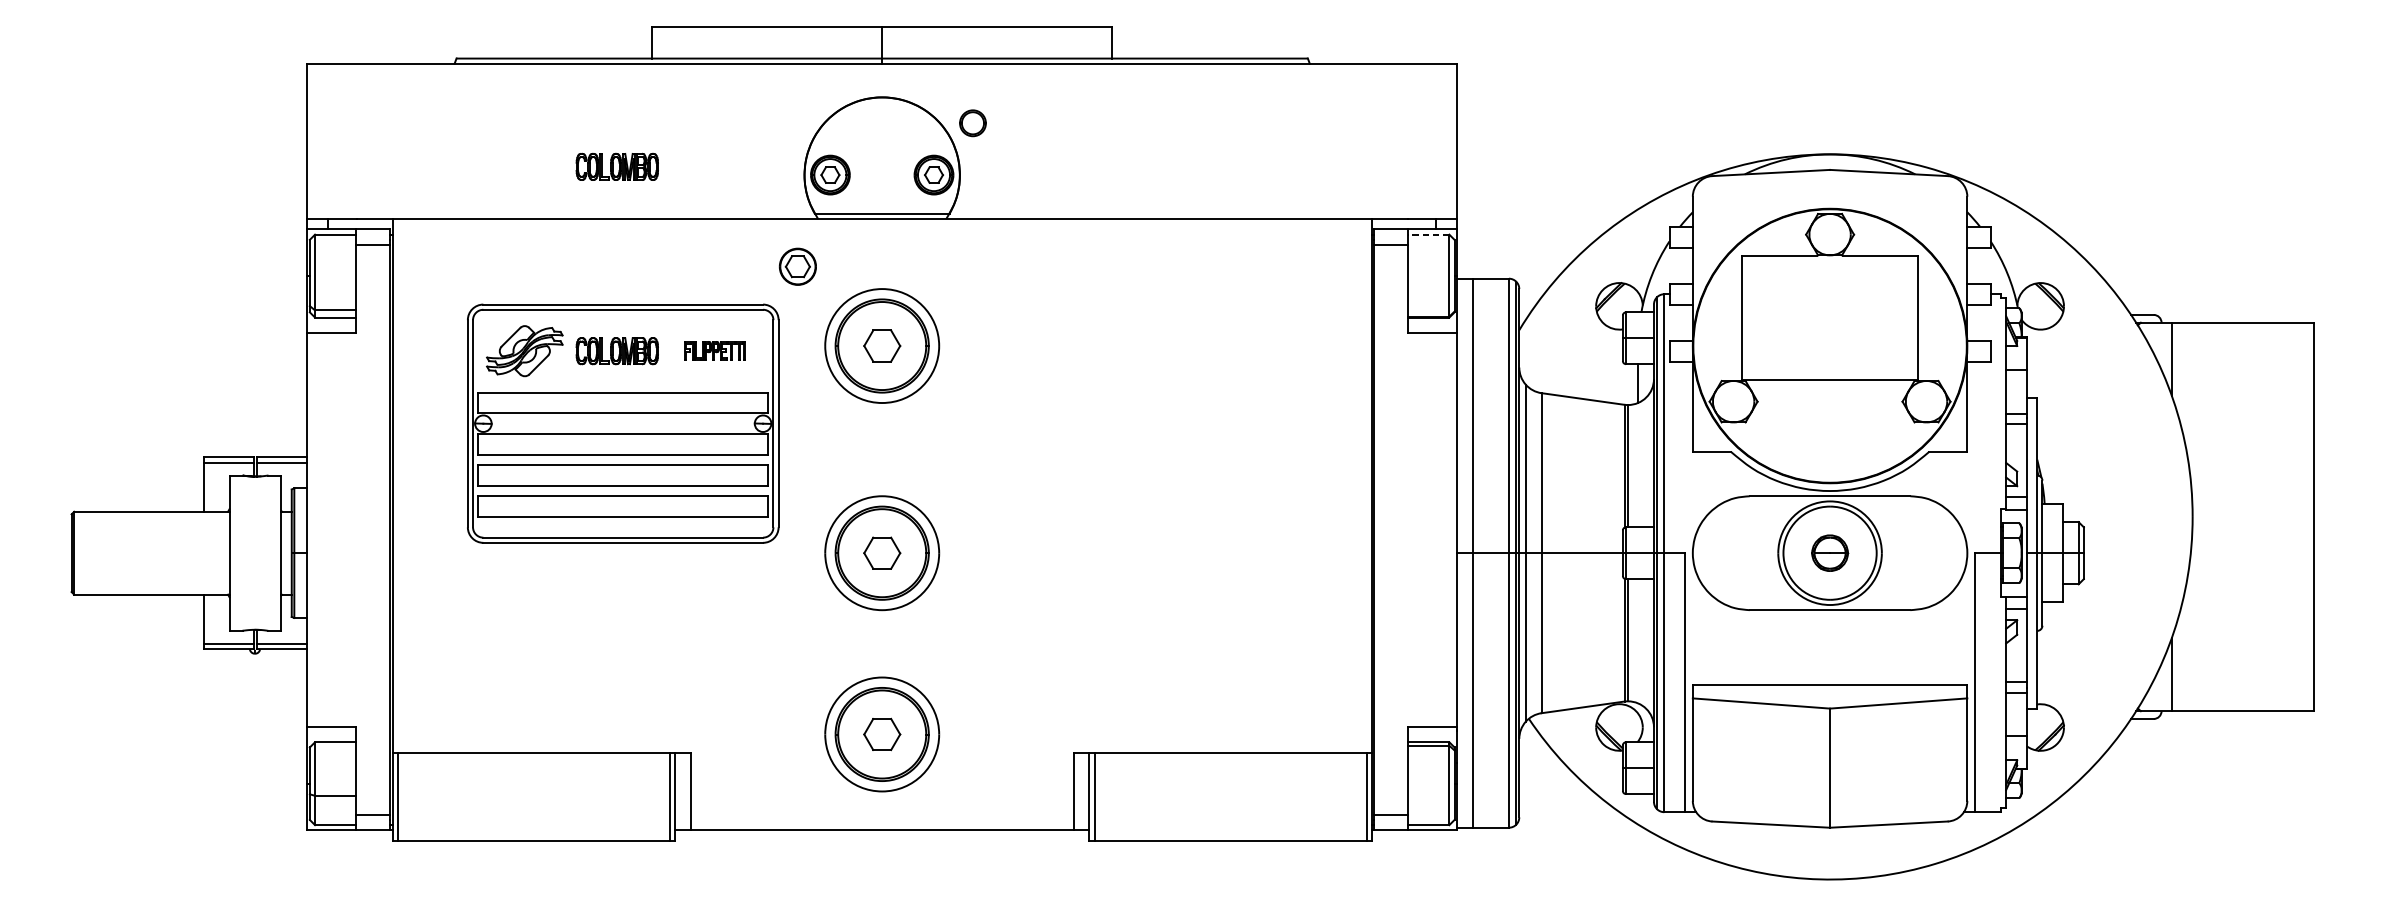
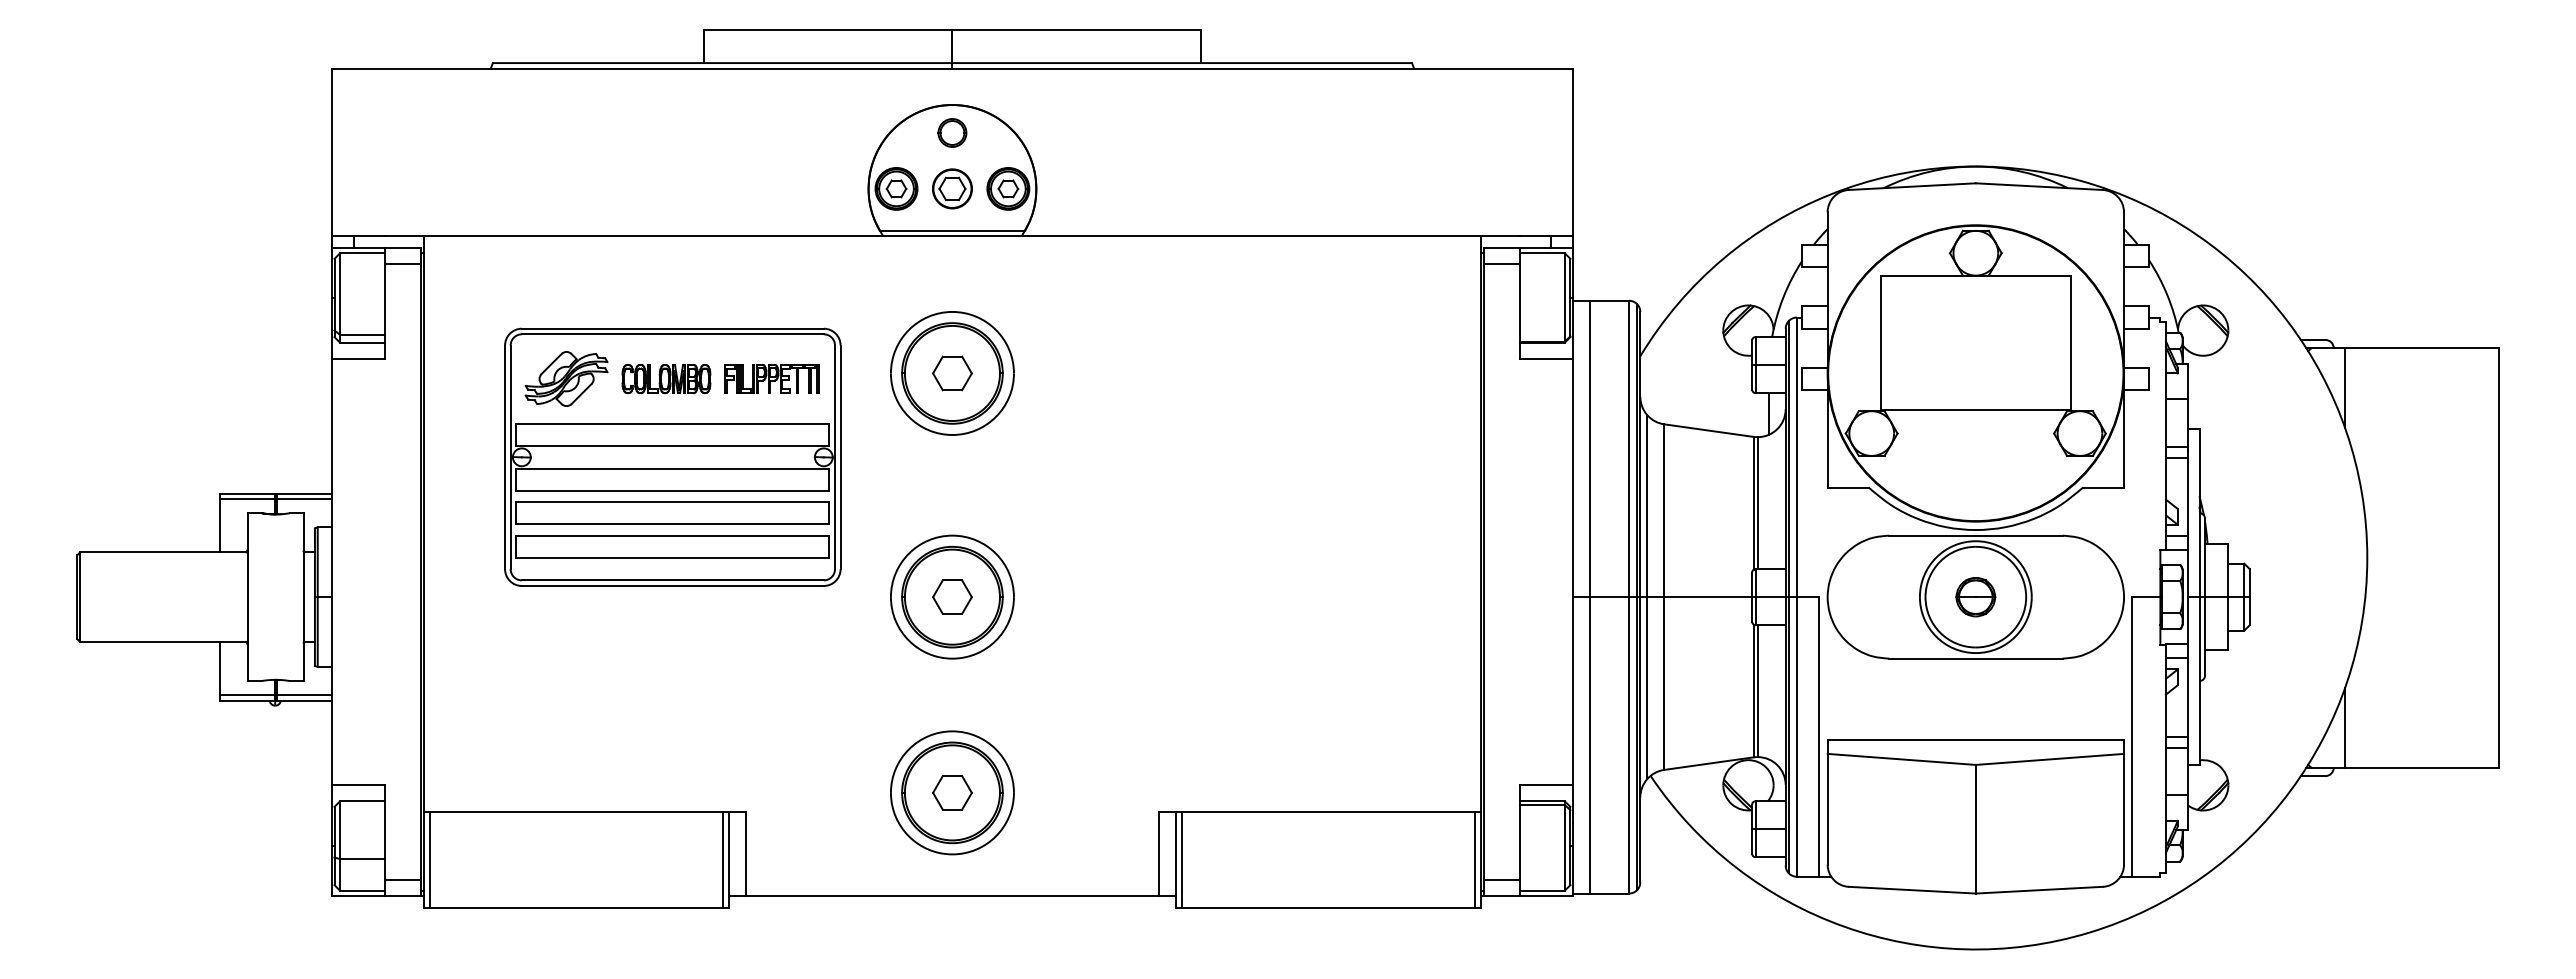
part: (973, 122) -> (952, 132), moved
part: (617, 167) -> (666, 180), removed
line: (1427, 234) -> (1541, 253), dashed -> solid
part: (797, 266) -> (952, 188), moved
part: (714, 350) -> (771, 378), size x1.43

